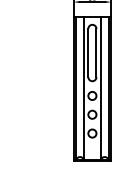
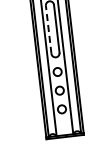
line: (88, 52) -> (48, 29), solid -> dashed

